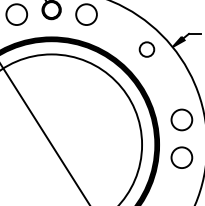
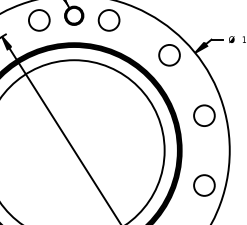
circle: (146, 49) -> (169, 55), size x1.43
circle: (181, 119) -> (204, 115), moved
circle: (181, 157) -> (204, 185), moved

